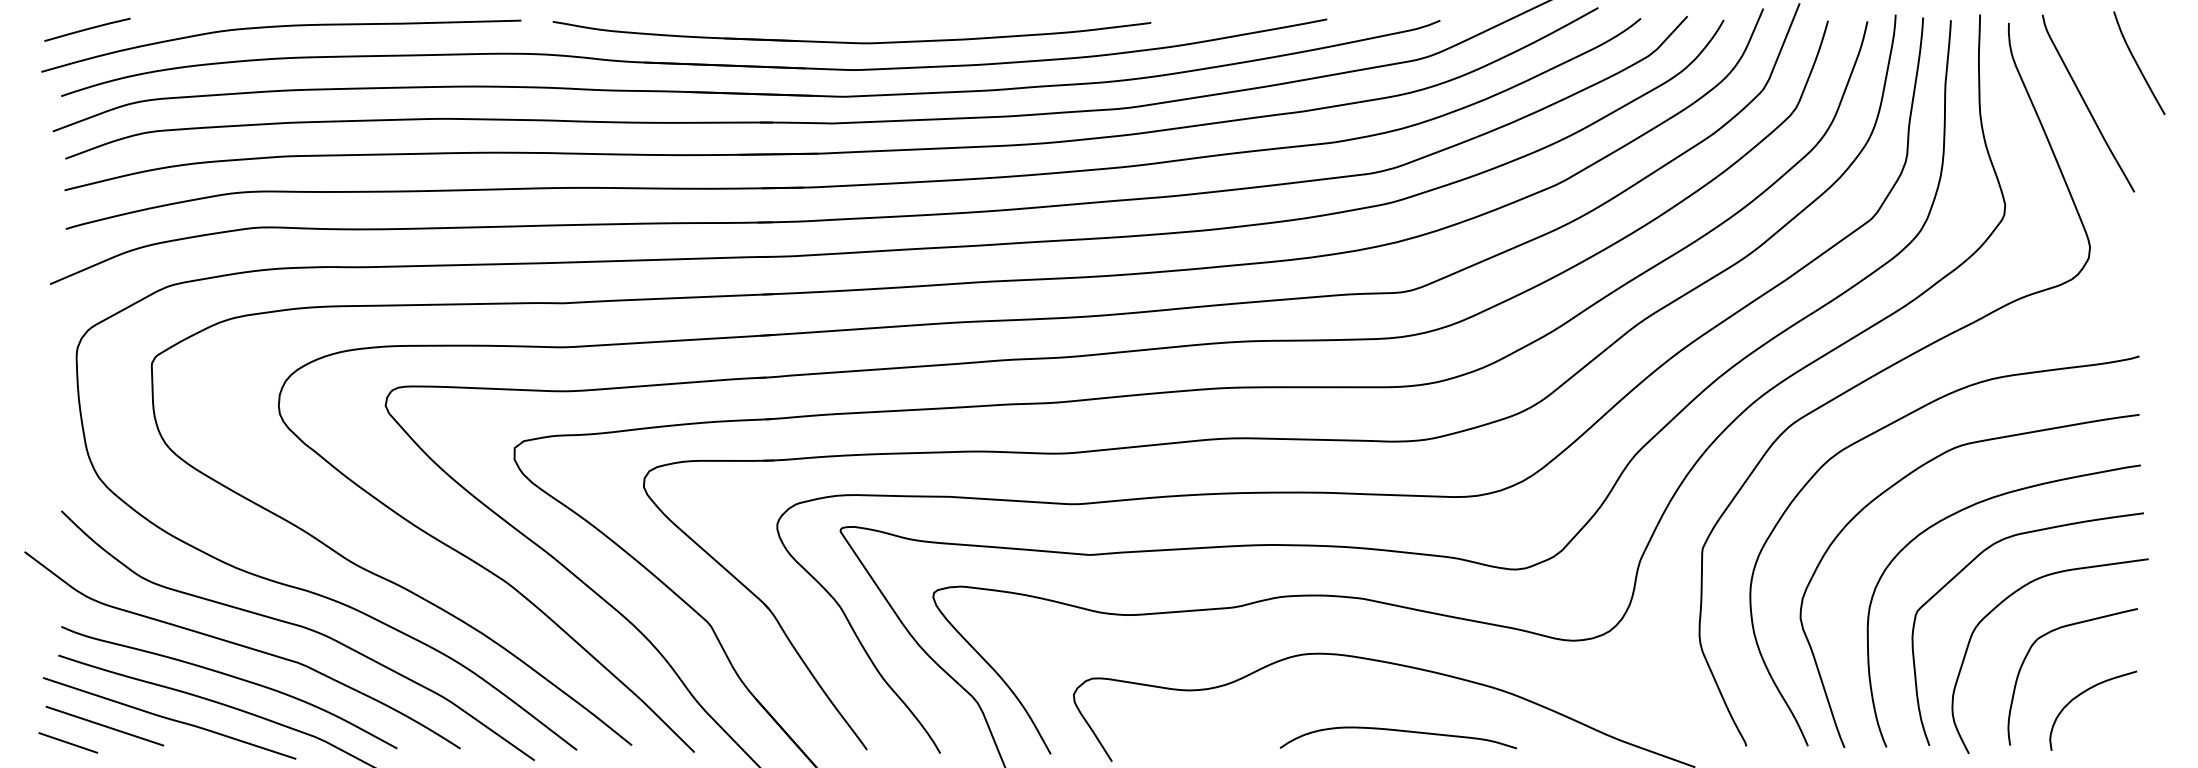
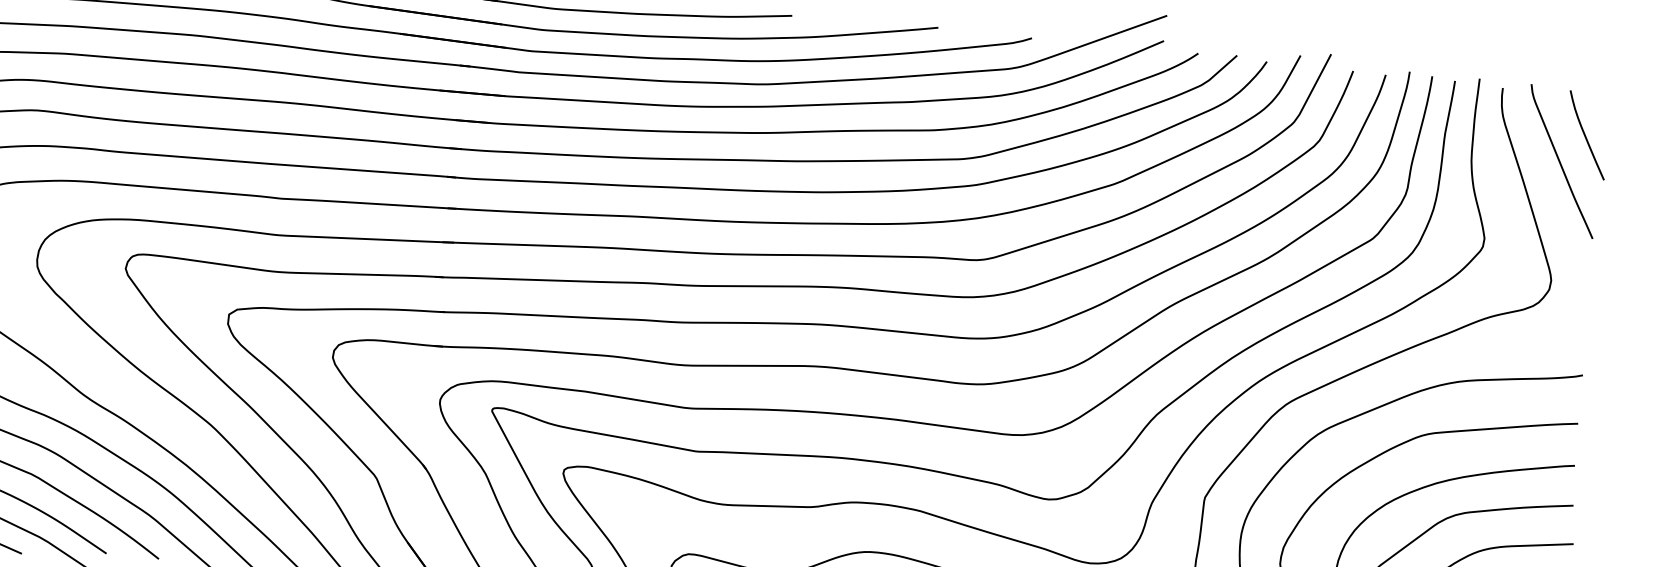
curve: (2138, 64) -> (1586, 136), moved

